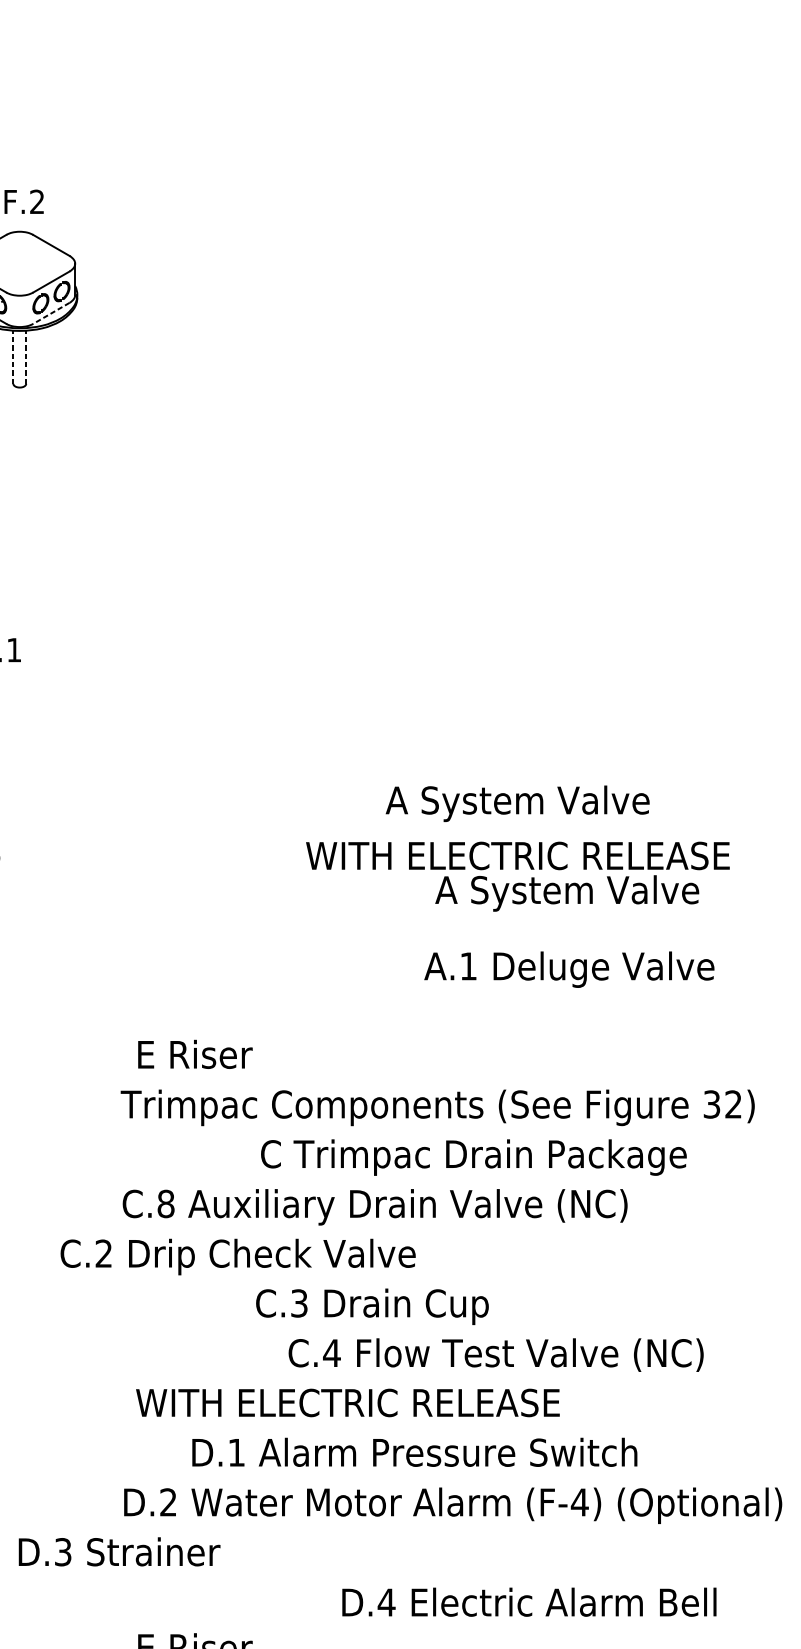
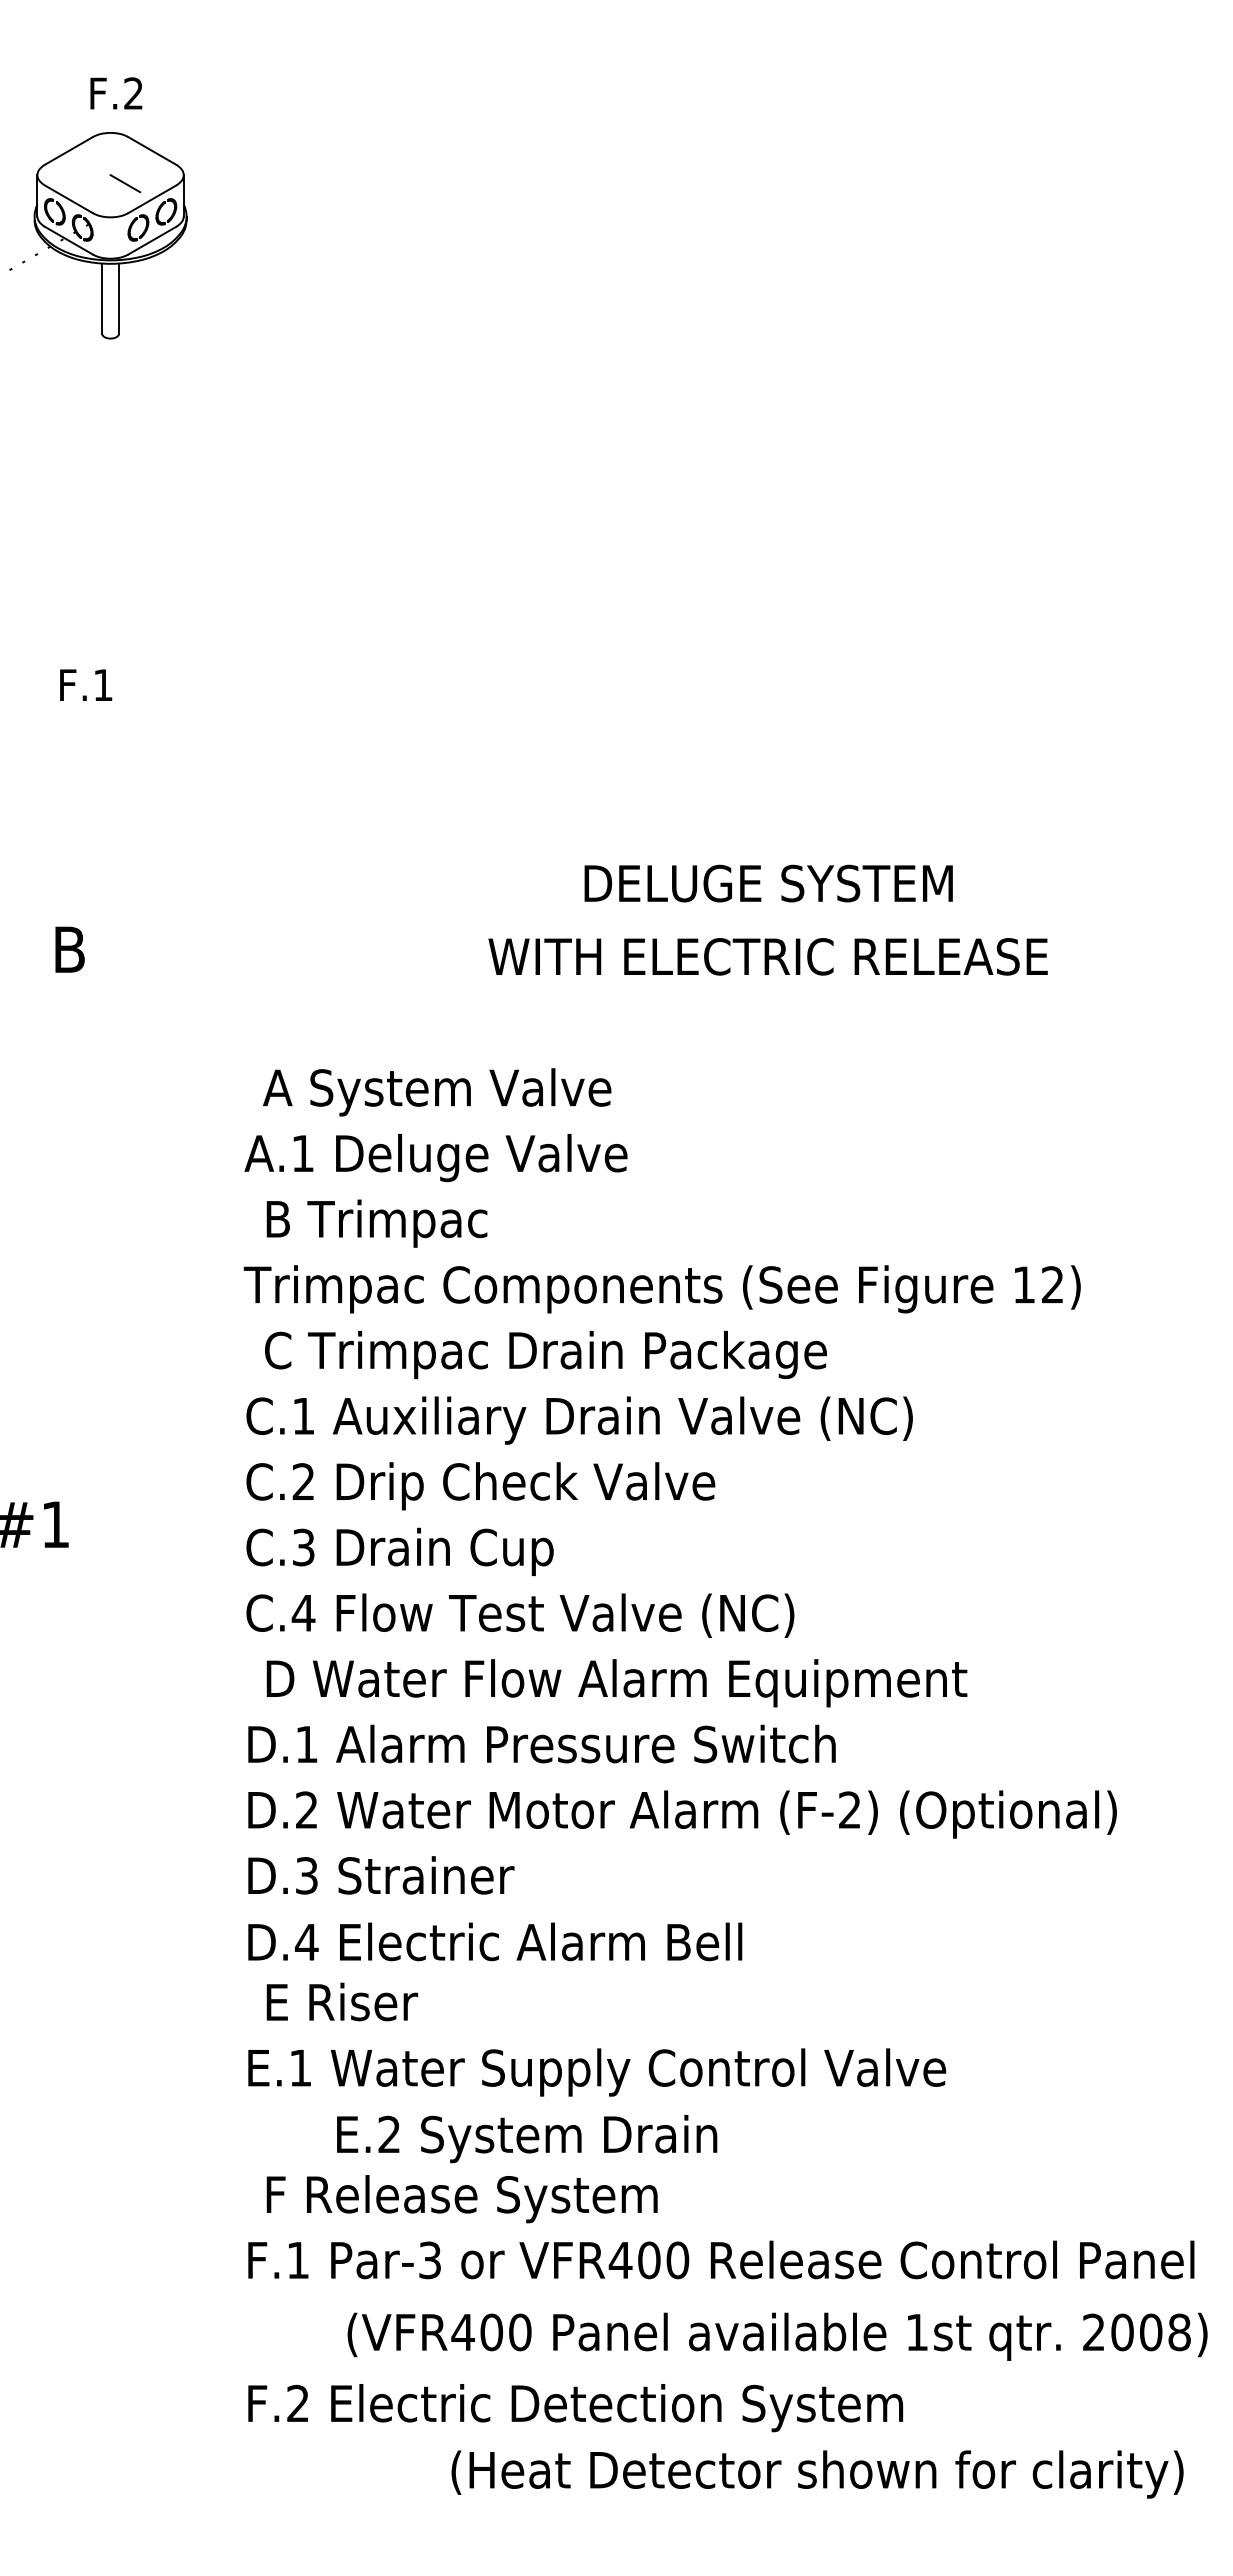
line: (31, 270) -> (125, 183), added
line: (51, 313) -> (152, 240), dashed -> solid
line: (13, 357) -> (102, 298), dashed -> solid
line: (26, 357) -> (119, 298), dashed -> solid
text: (518, 803) -> (768, 887), A System Valve -> DELUGE SYSTEM
text: (567, 893) -> (437, 1092), moved
text: (568, 970) -> (435, 1158), moved
text: (223, 1057) -> (379, 1223), E Riser -> B Trimpac
text: (711, 1104) -> (1023, 1284), 32) -> 12)
text: (473, 1157) -> (545, 1355), moved
text: (165, 1203) -> (303, 1415), C.8 -> C.1
text: (237, 1257) -> (480, 1486), moved
text: (372, 1306) -> (399, 1551), moved
text: (496, 1354) -> (520, 1615), moved
text: (402, 1406) -> (615, 1683), WITH ELECTRIC RELEASE -> D Water Flow Alarm Equipment
text: (414, 1451) -> (541, 1743), moved
text: (579, 1501) -> (849, 1809), (F-4) -> (F-2)
text: (119, 1551) -> (381, 1875), moved
text: (529, 1601) -> (495, 1941), moved

